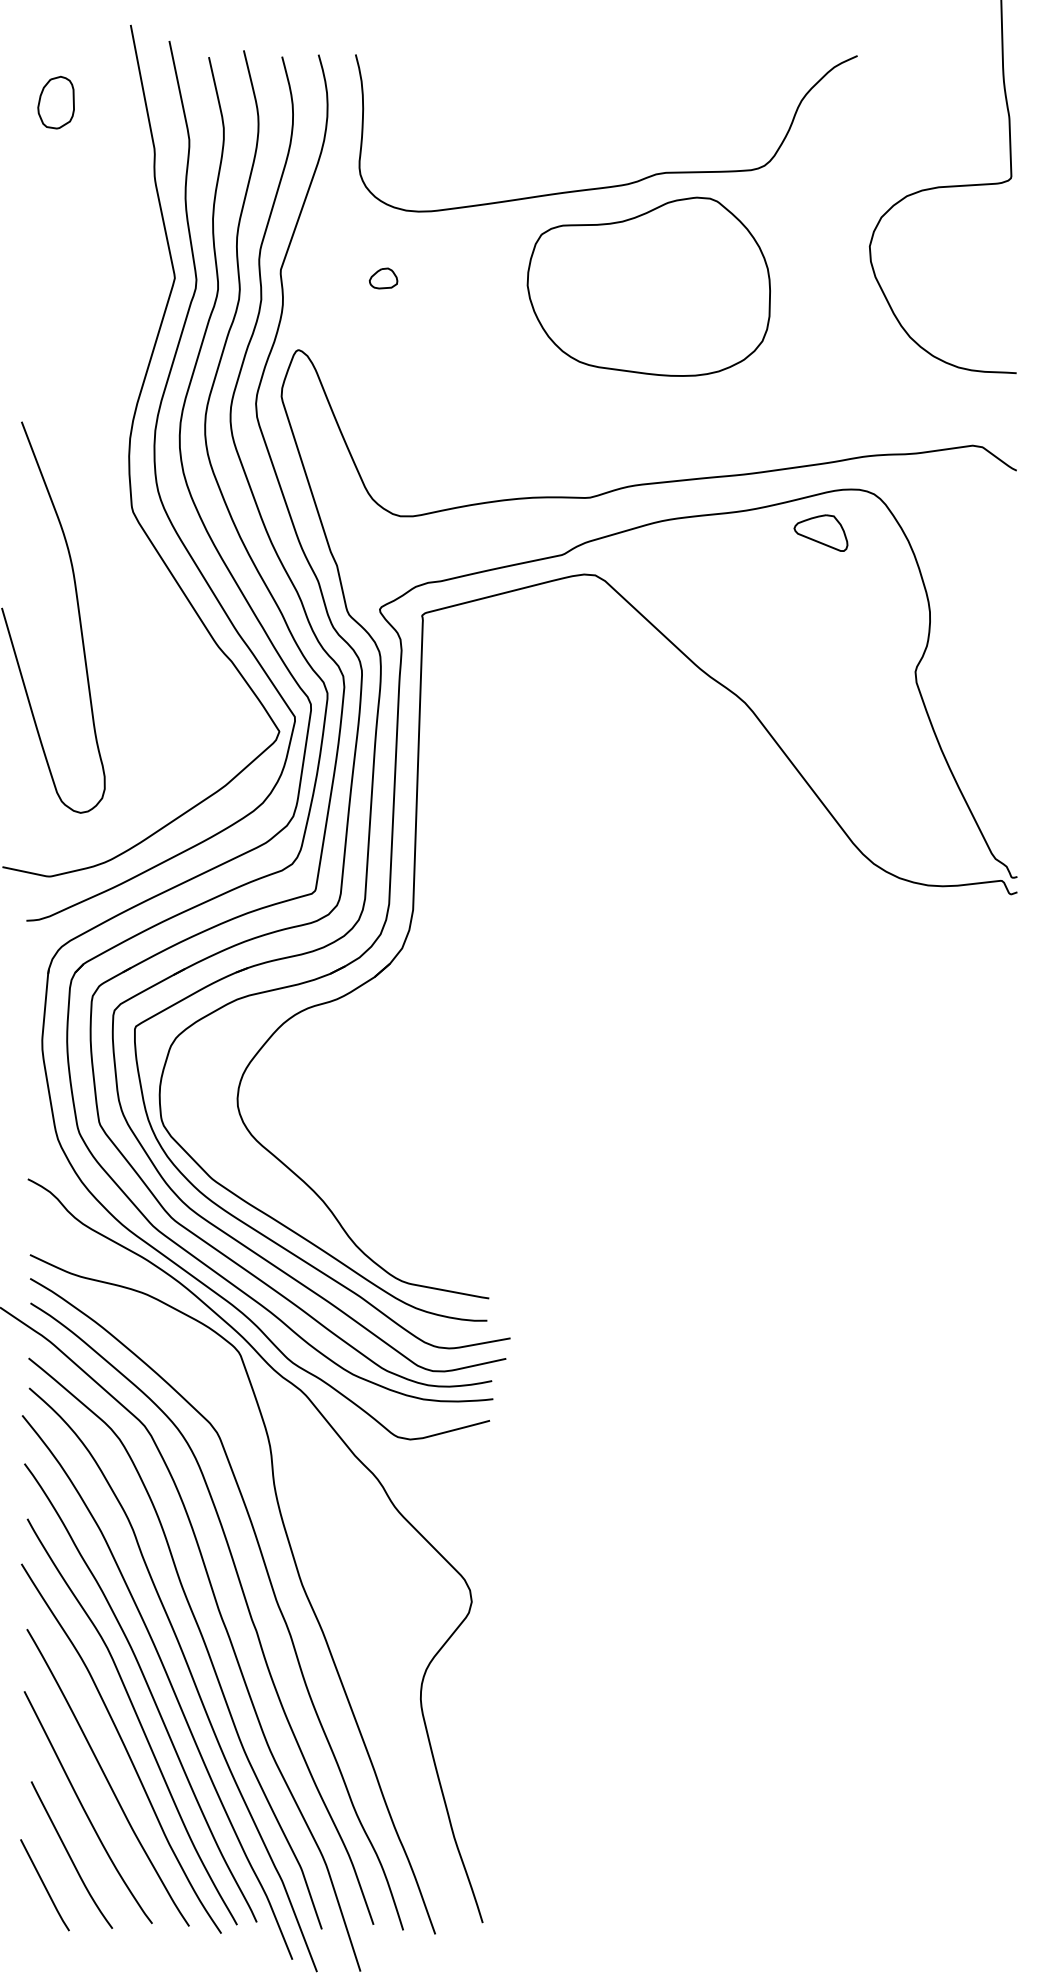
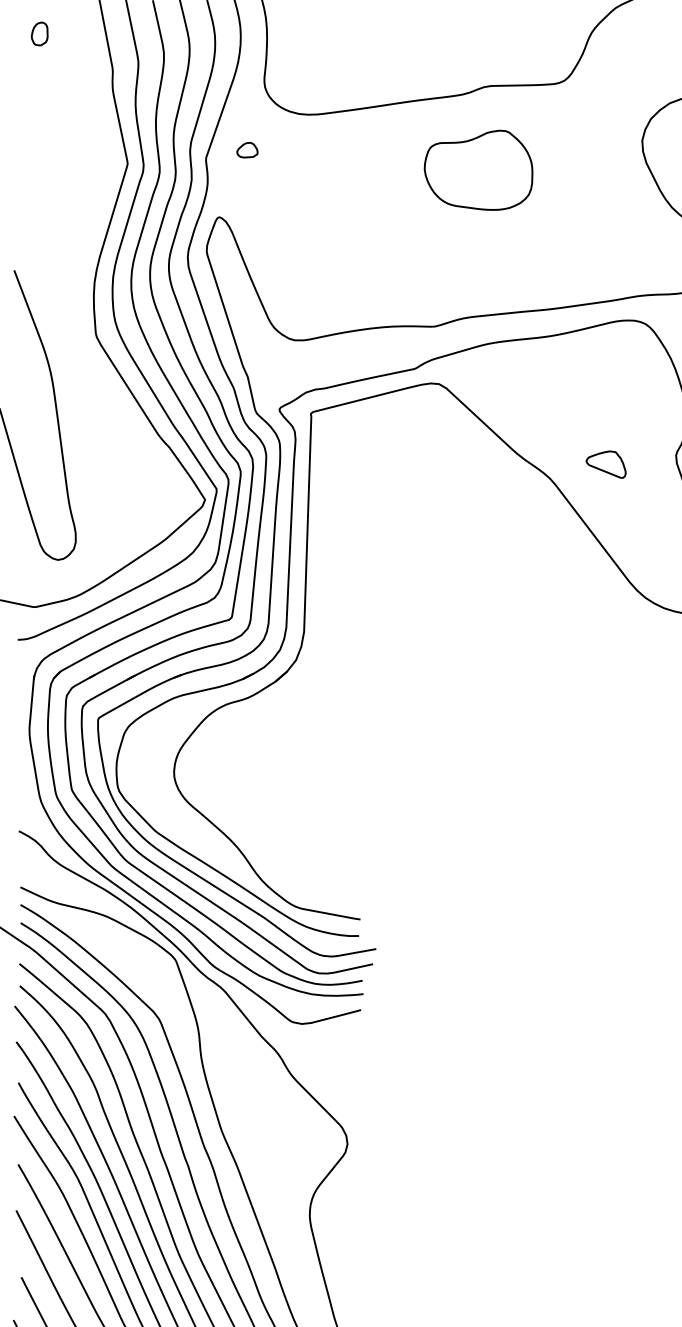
part: (55, 102) -> (39, 33), size x0.6
part: (383, 278) -> (247, 150), moved
part: (648, 286) -> (478, 170), size x0.6
part: (820, 532) -> (605, 464), moved

